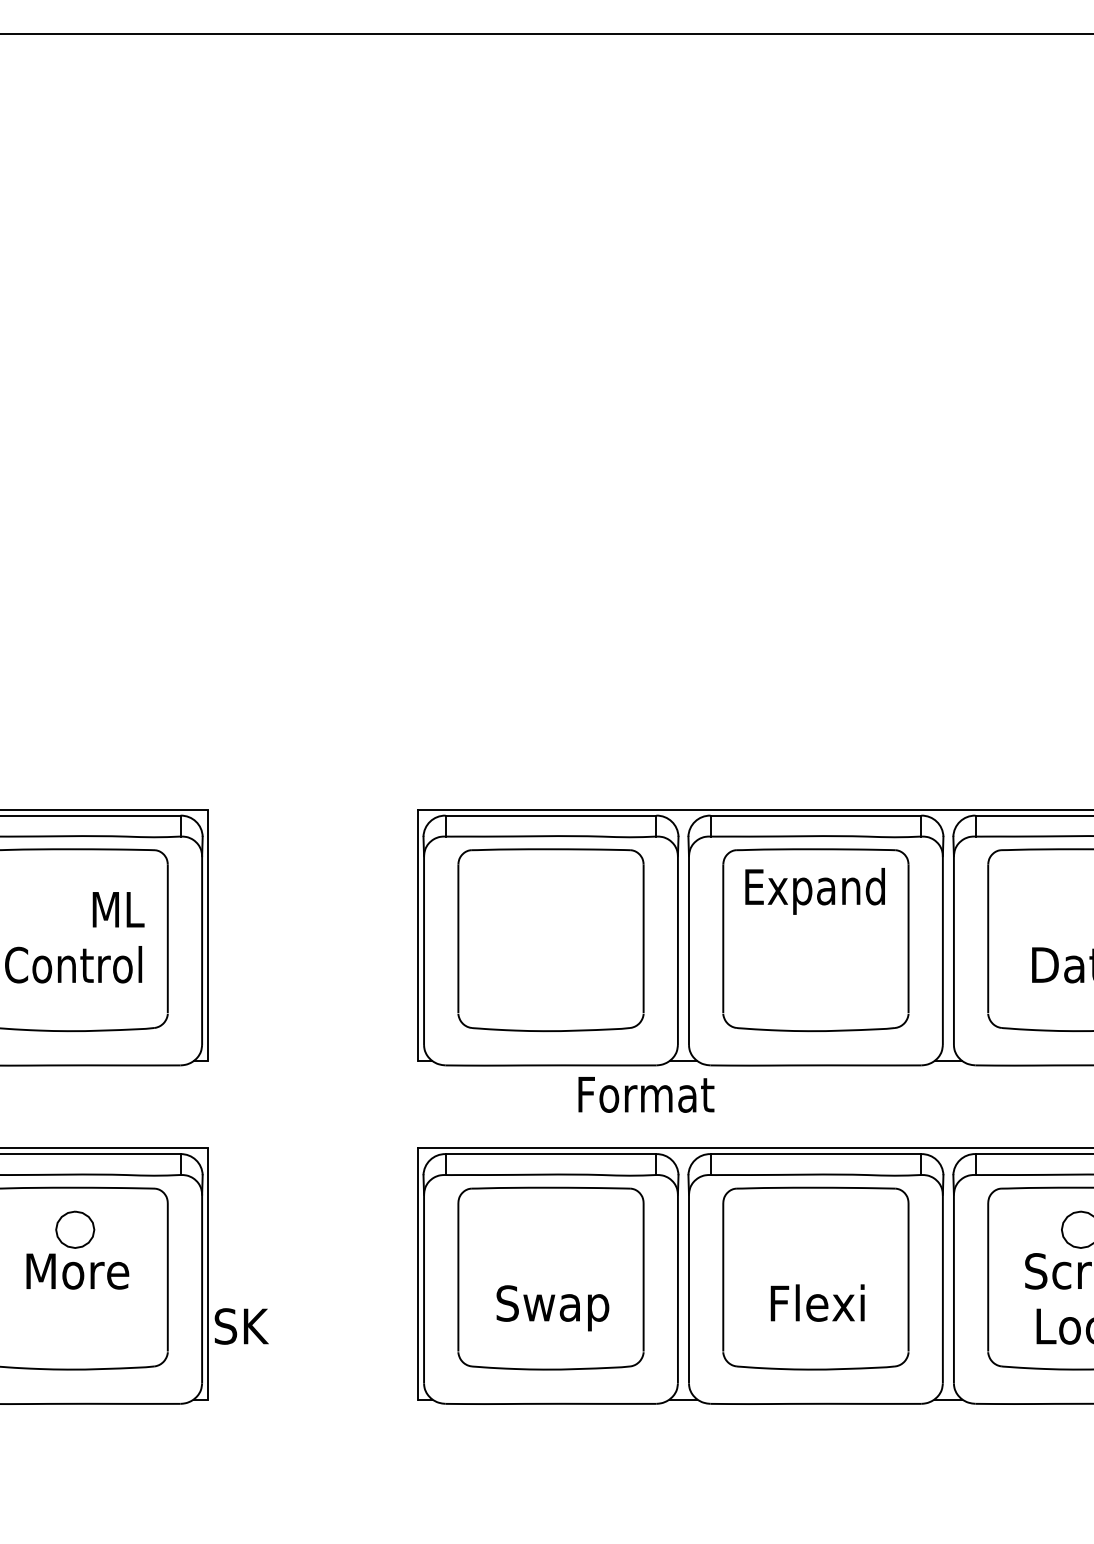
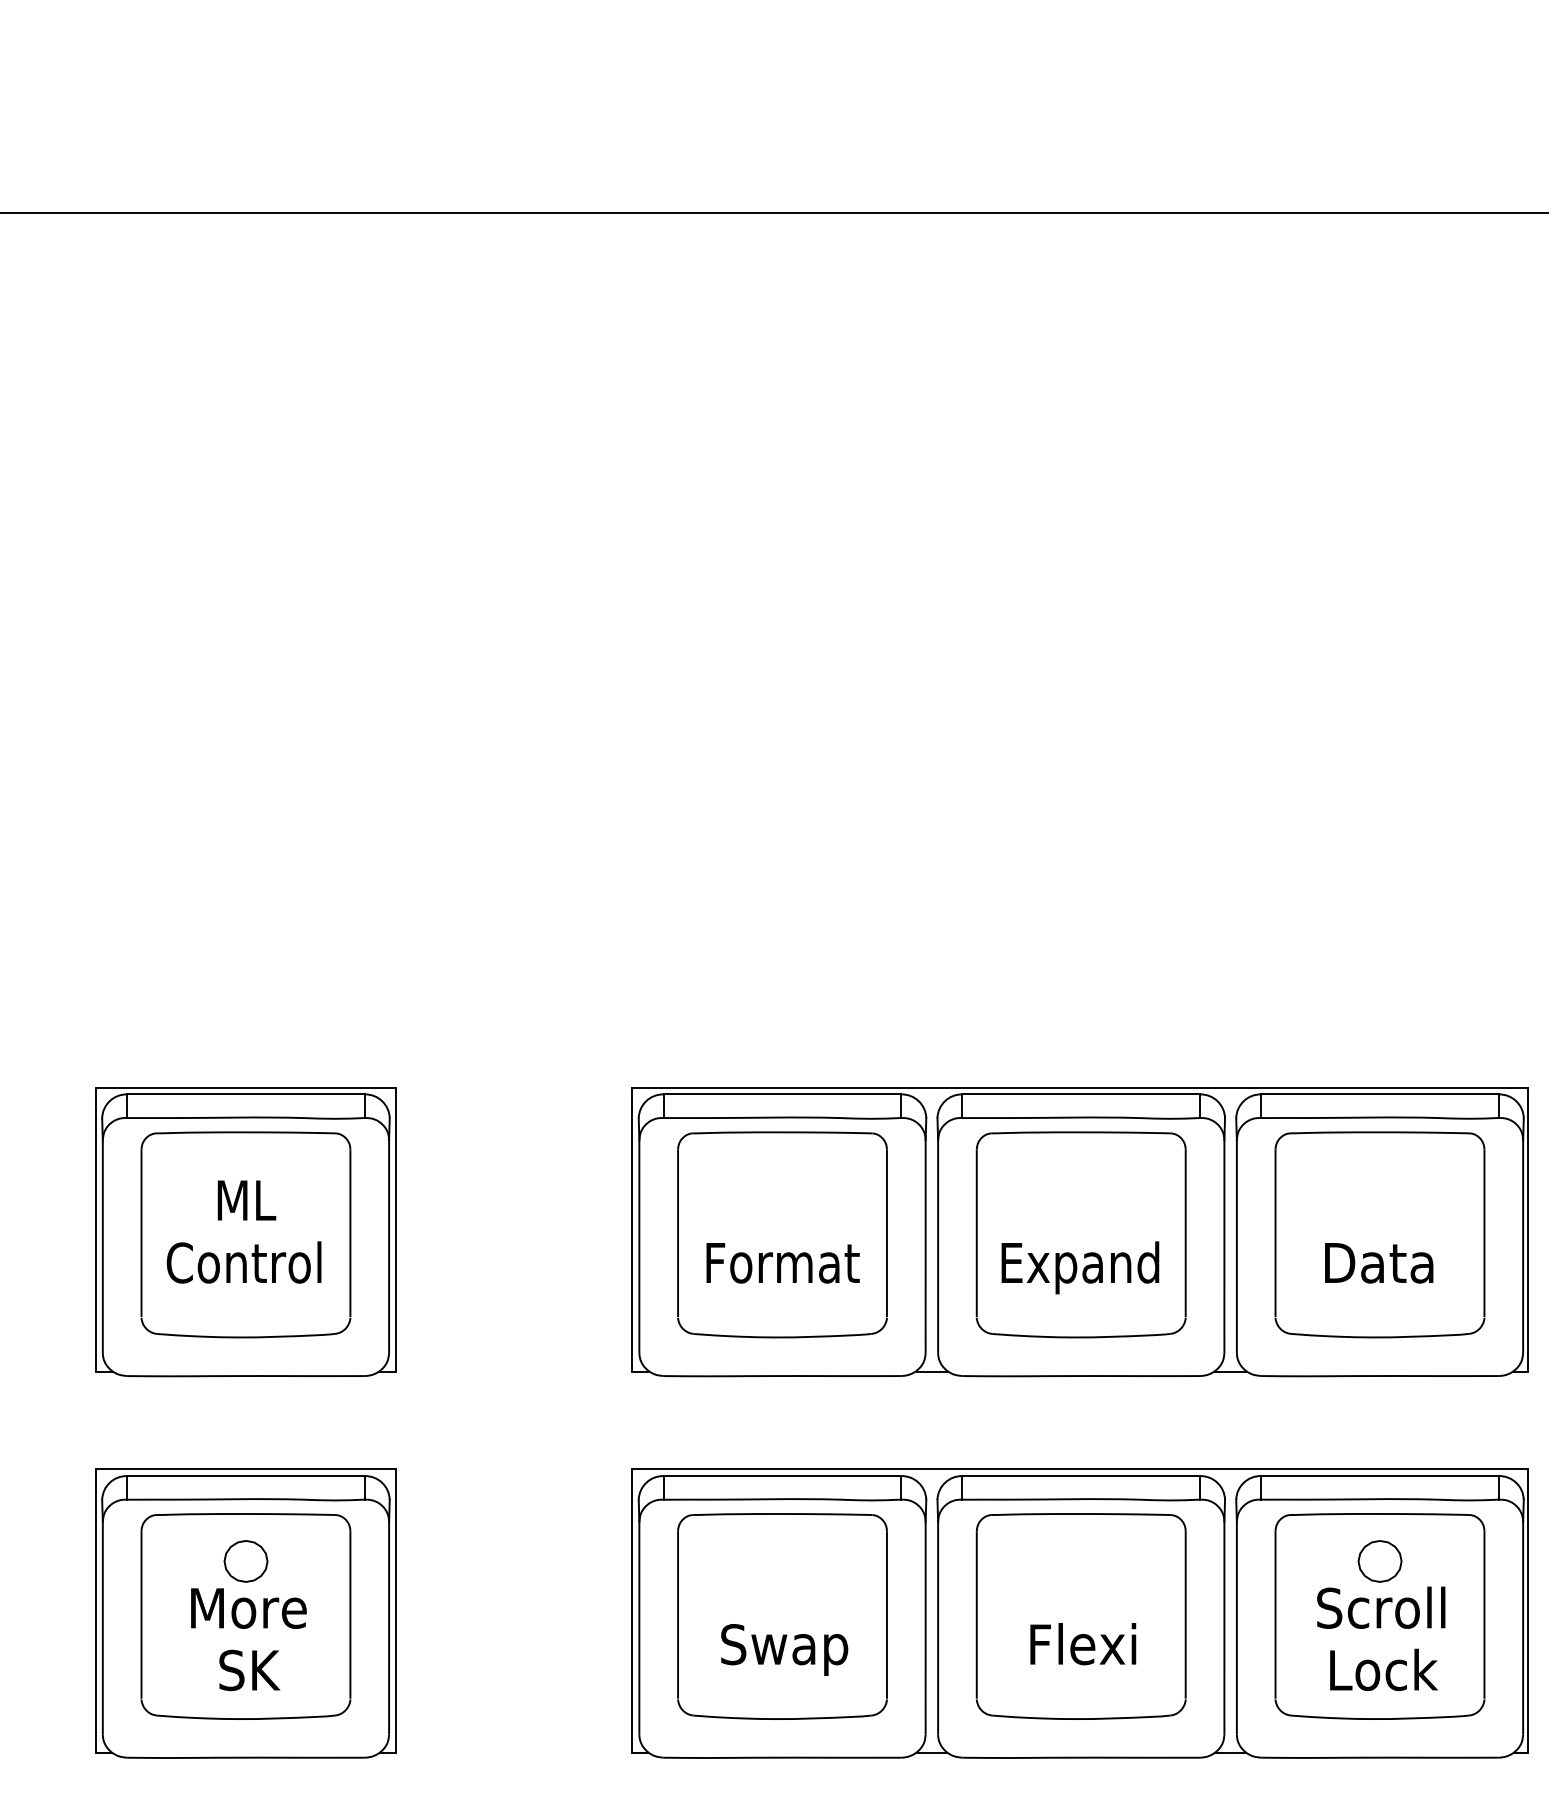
text: (815, 891) -> (1080, 1267), moved
text: (118, 909) -> (246, 1200), moved
text: (645, 1095) -> (782, 1263), moved
text: (241, 1326) -> (249, 1670), moved

